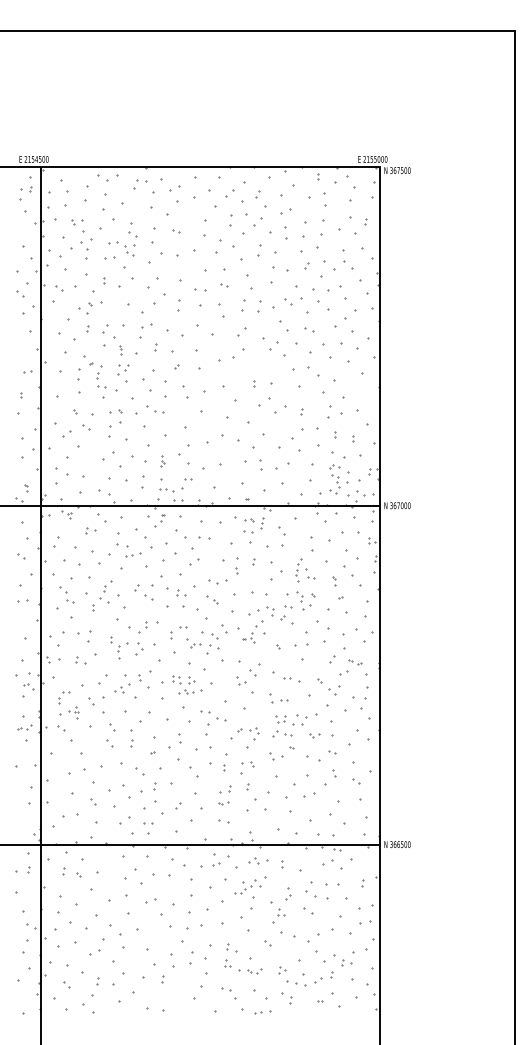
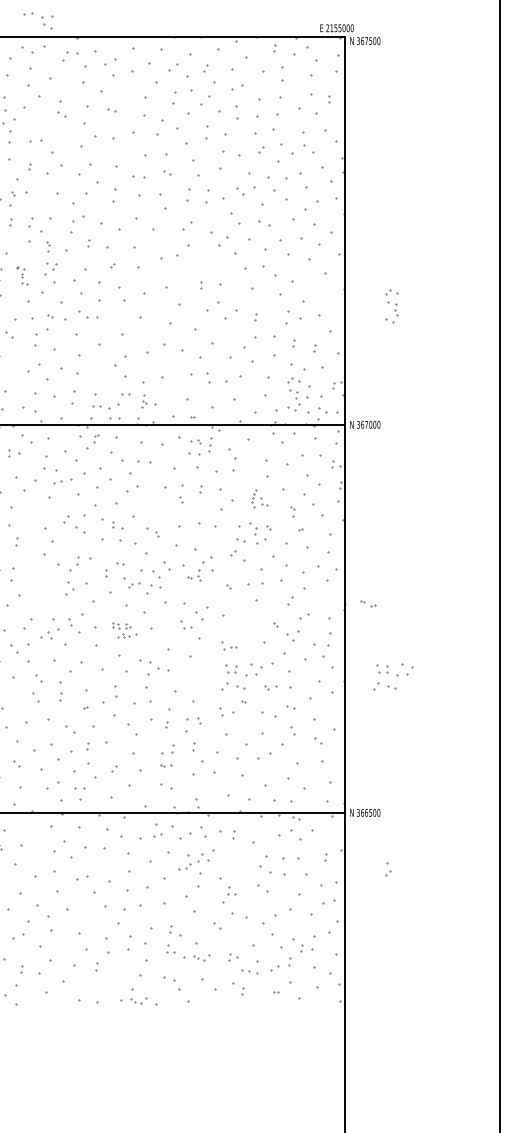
part: (121, 248) -> (37, 20), moved
part: (97, 375) -> (21, 275), size x0.6
part: (420, 402) -> (391, 306), added
part: (115, 411) -> (42, 316), size x1.6
part: (162, 461) -> (144, 401), moved
part: (305, 570) -> (259, 499), size x0.7
part: (217, 581) -> (159, 511), removed
part: (105, 591) -> (30, 523), removed
part: (265, 611) -> (214, 545), removed
part: (119, 647) -> (46, 587), removed
part: (355, 662) -> (368, 604), moved
part: (291, 679) -> (243, 623), removed
part: (187, 684) -> (124, 629), size x0.7
part: (278, 698) -> (229, 645), size x0.7
part: (421, 725) -> (392, 676), added
part: (248, 733) -> (194, 685), removed
part: (258, 860) -> (206, 831), size x1.4
part: (288, 893) -> (388, 868), moved
part: (296, 983) -> (249, 971), size x0.7
part: (195, 1009) -> (133, 1001), added
part: (262, 1012) -> (210, 1005), removed

